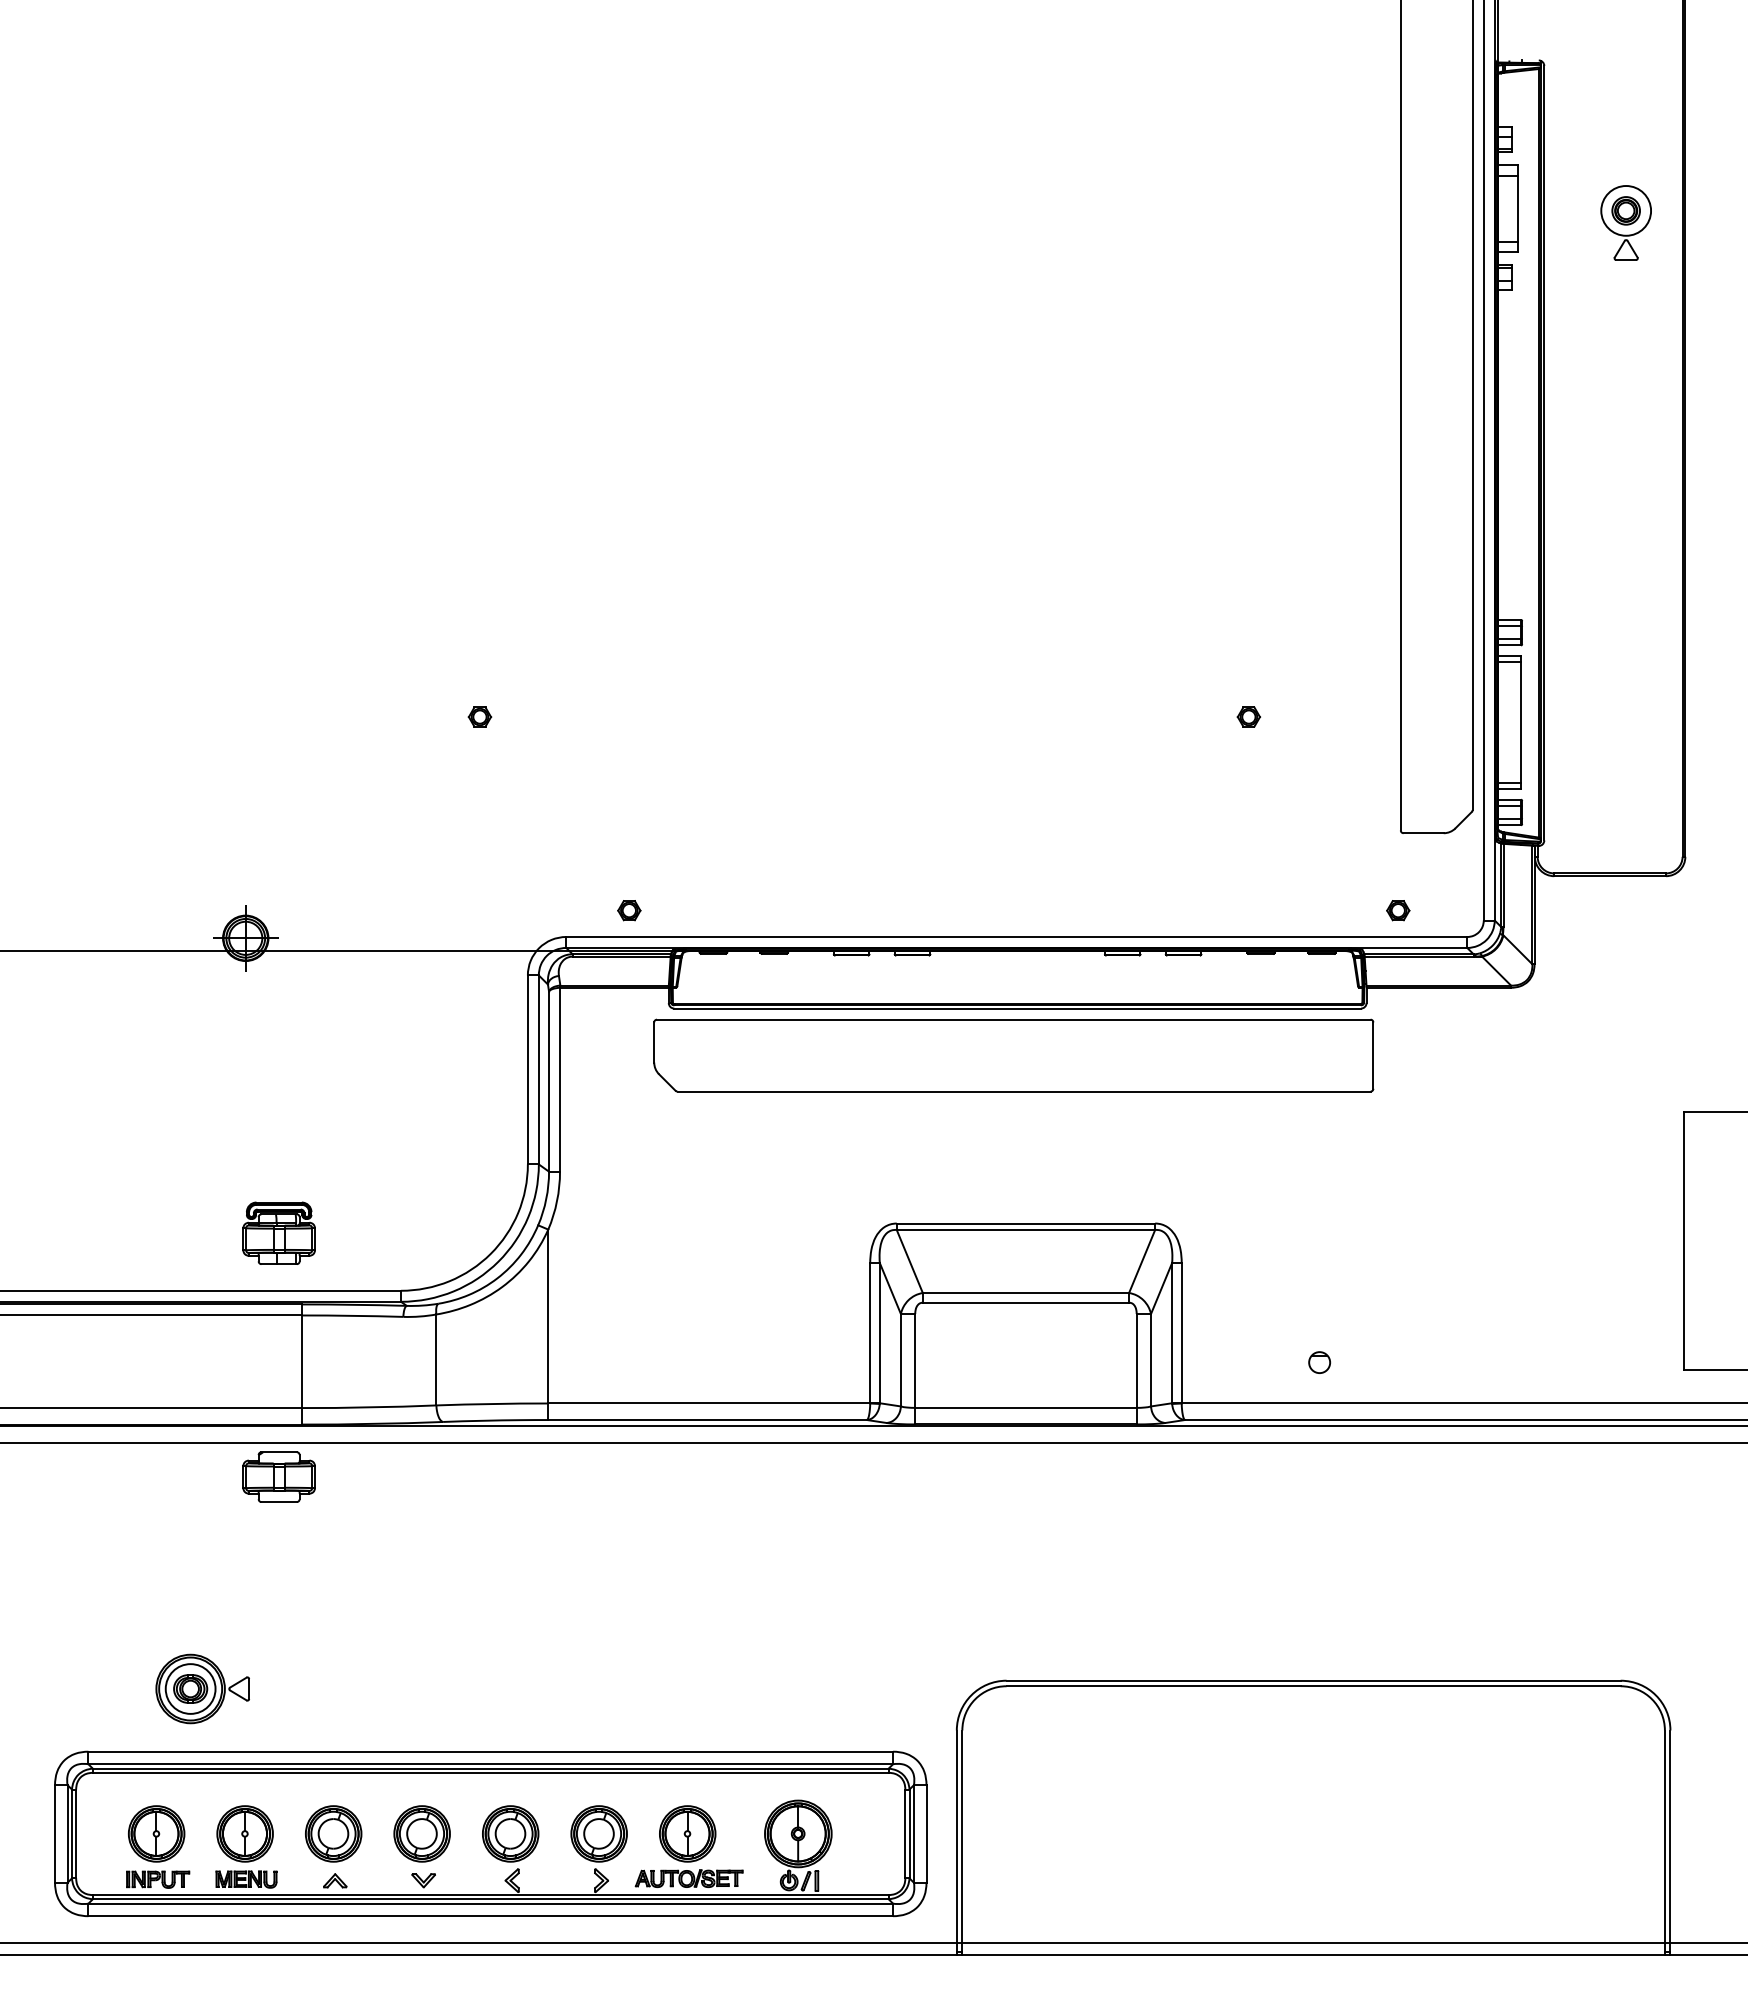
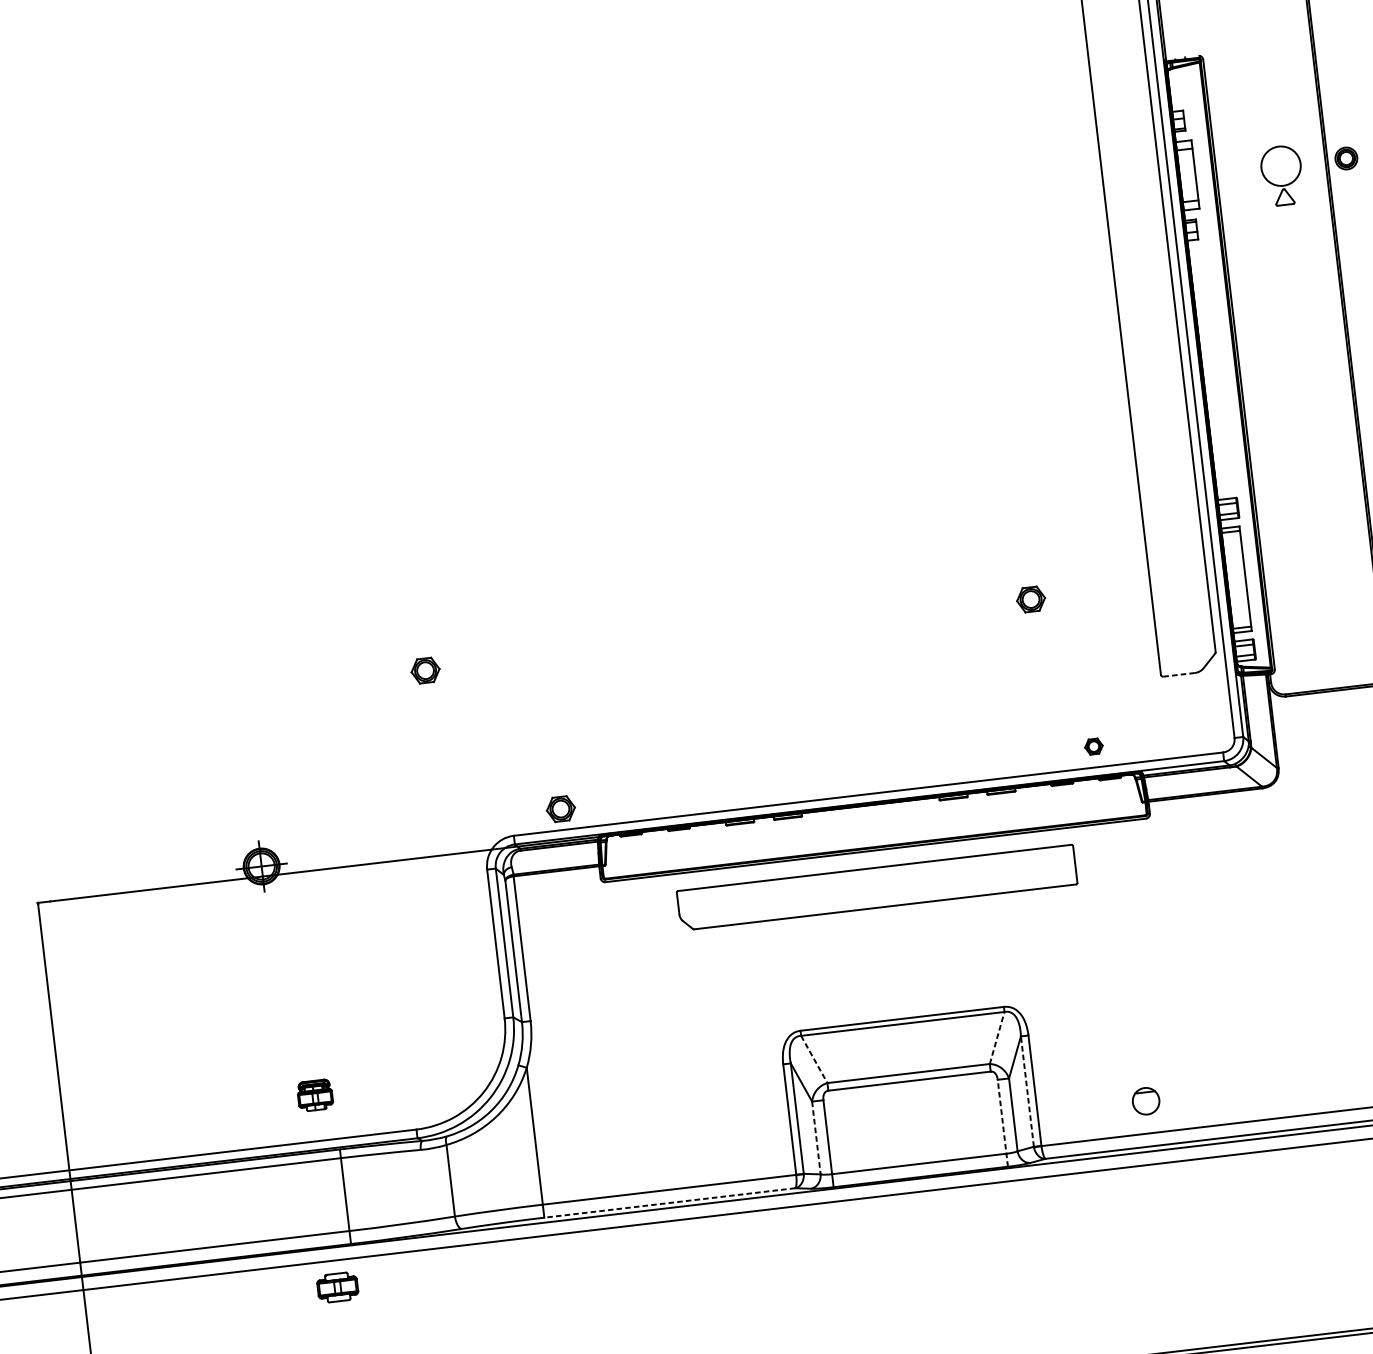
part: (1625, 210) -> (1345, 158), moved
part: (479, 716) -> (425, 670), size x1.6
part: (1248, 716) -> (1030, 599), size x1.6
line: (1424, 833) -> (1179, 674), solid -> dashed
part: (629, 910) -> (561, 809), size x1.6
part: (1398, 910) -> (1094, 746), moved
part: (1013, 1055) -> (876, 887), size x0.7
part: (278, 1232) -> (314, 1095), size x0.6
line: (909, 1261) -> (814, 1059), solid -> dashed
line: (1142, 1261) -> (997, 1037), solid -> dashed
line: (1172, 1332) -> (1027, 1091), solid -> dashed
line: (900, 1360) -> (816, 1138), solid -> dashed
part: (1319, 1362) -> (1146, 1101), size x1.6
line: (1136, 1368) -> (1002, 1122), solid -> dashed
line: (707, 1420) -> (669, 1203), solid -> dashed
part: (278, 1476) -> (337, 1287), size x0.7

